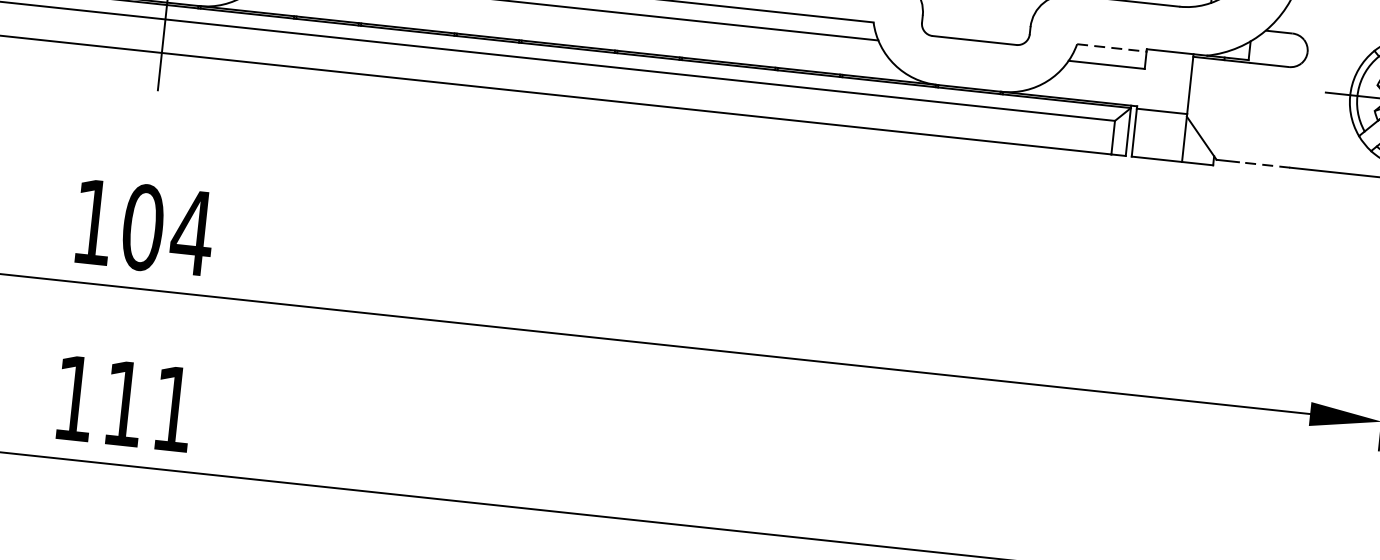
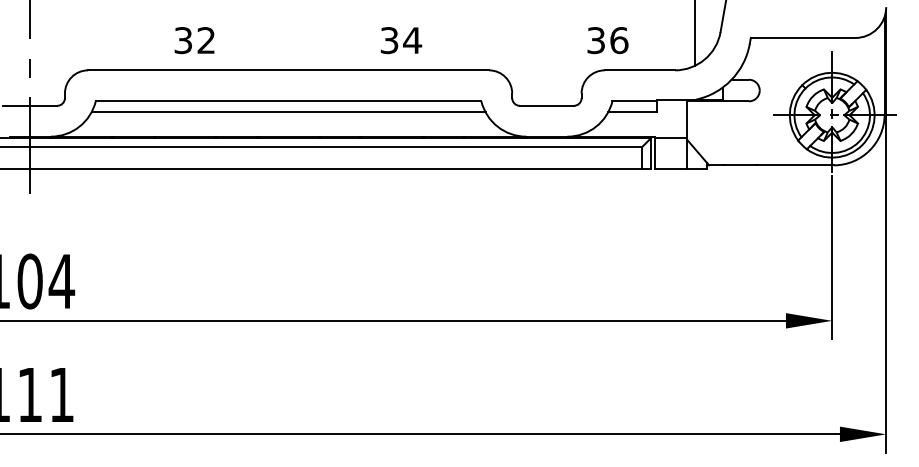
line: (1112, 48) -> (635, 101), dashed -> solid
line: (1265, 165) -> (740, 165), dashed -> solid

